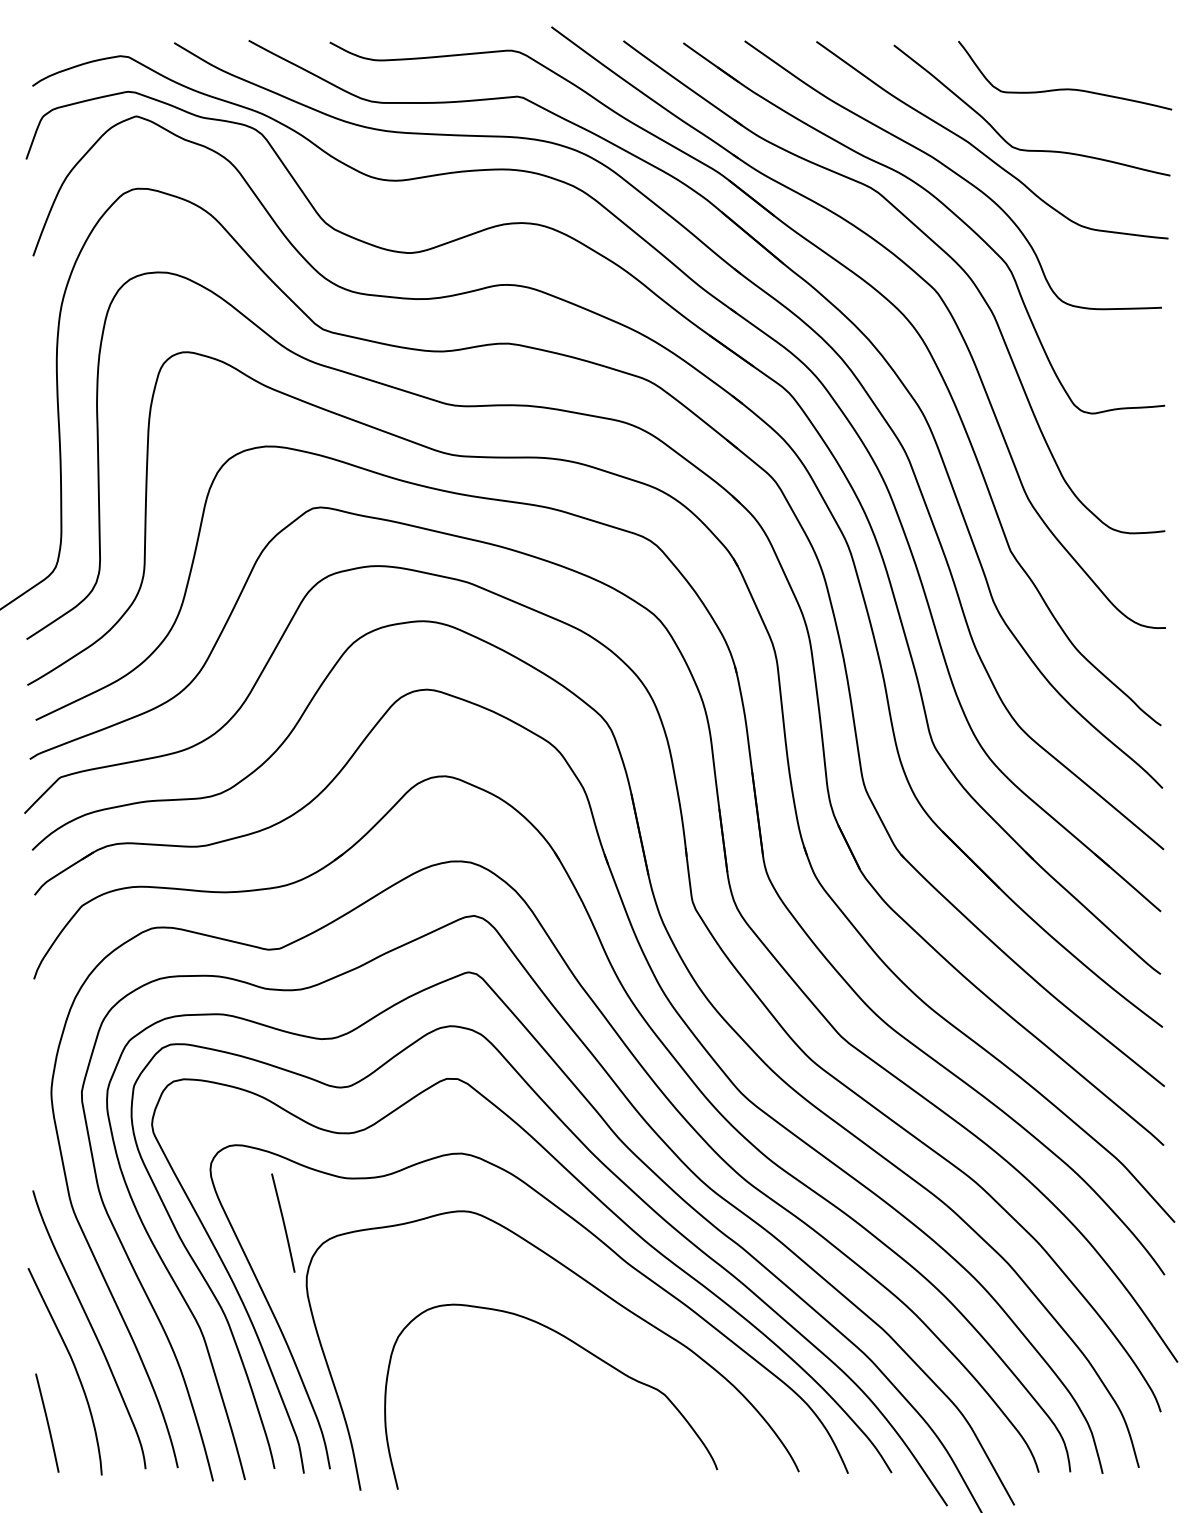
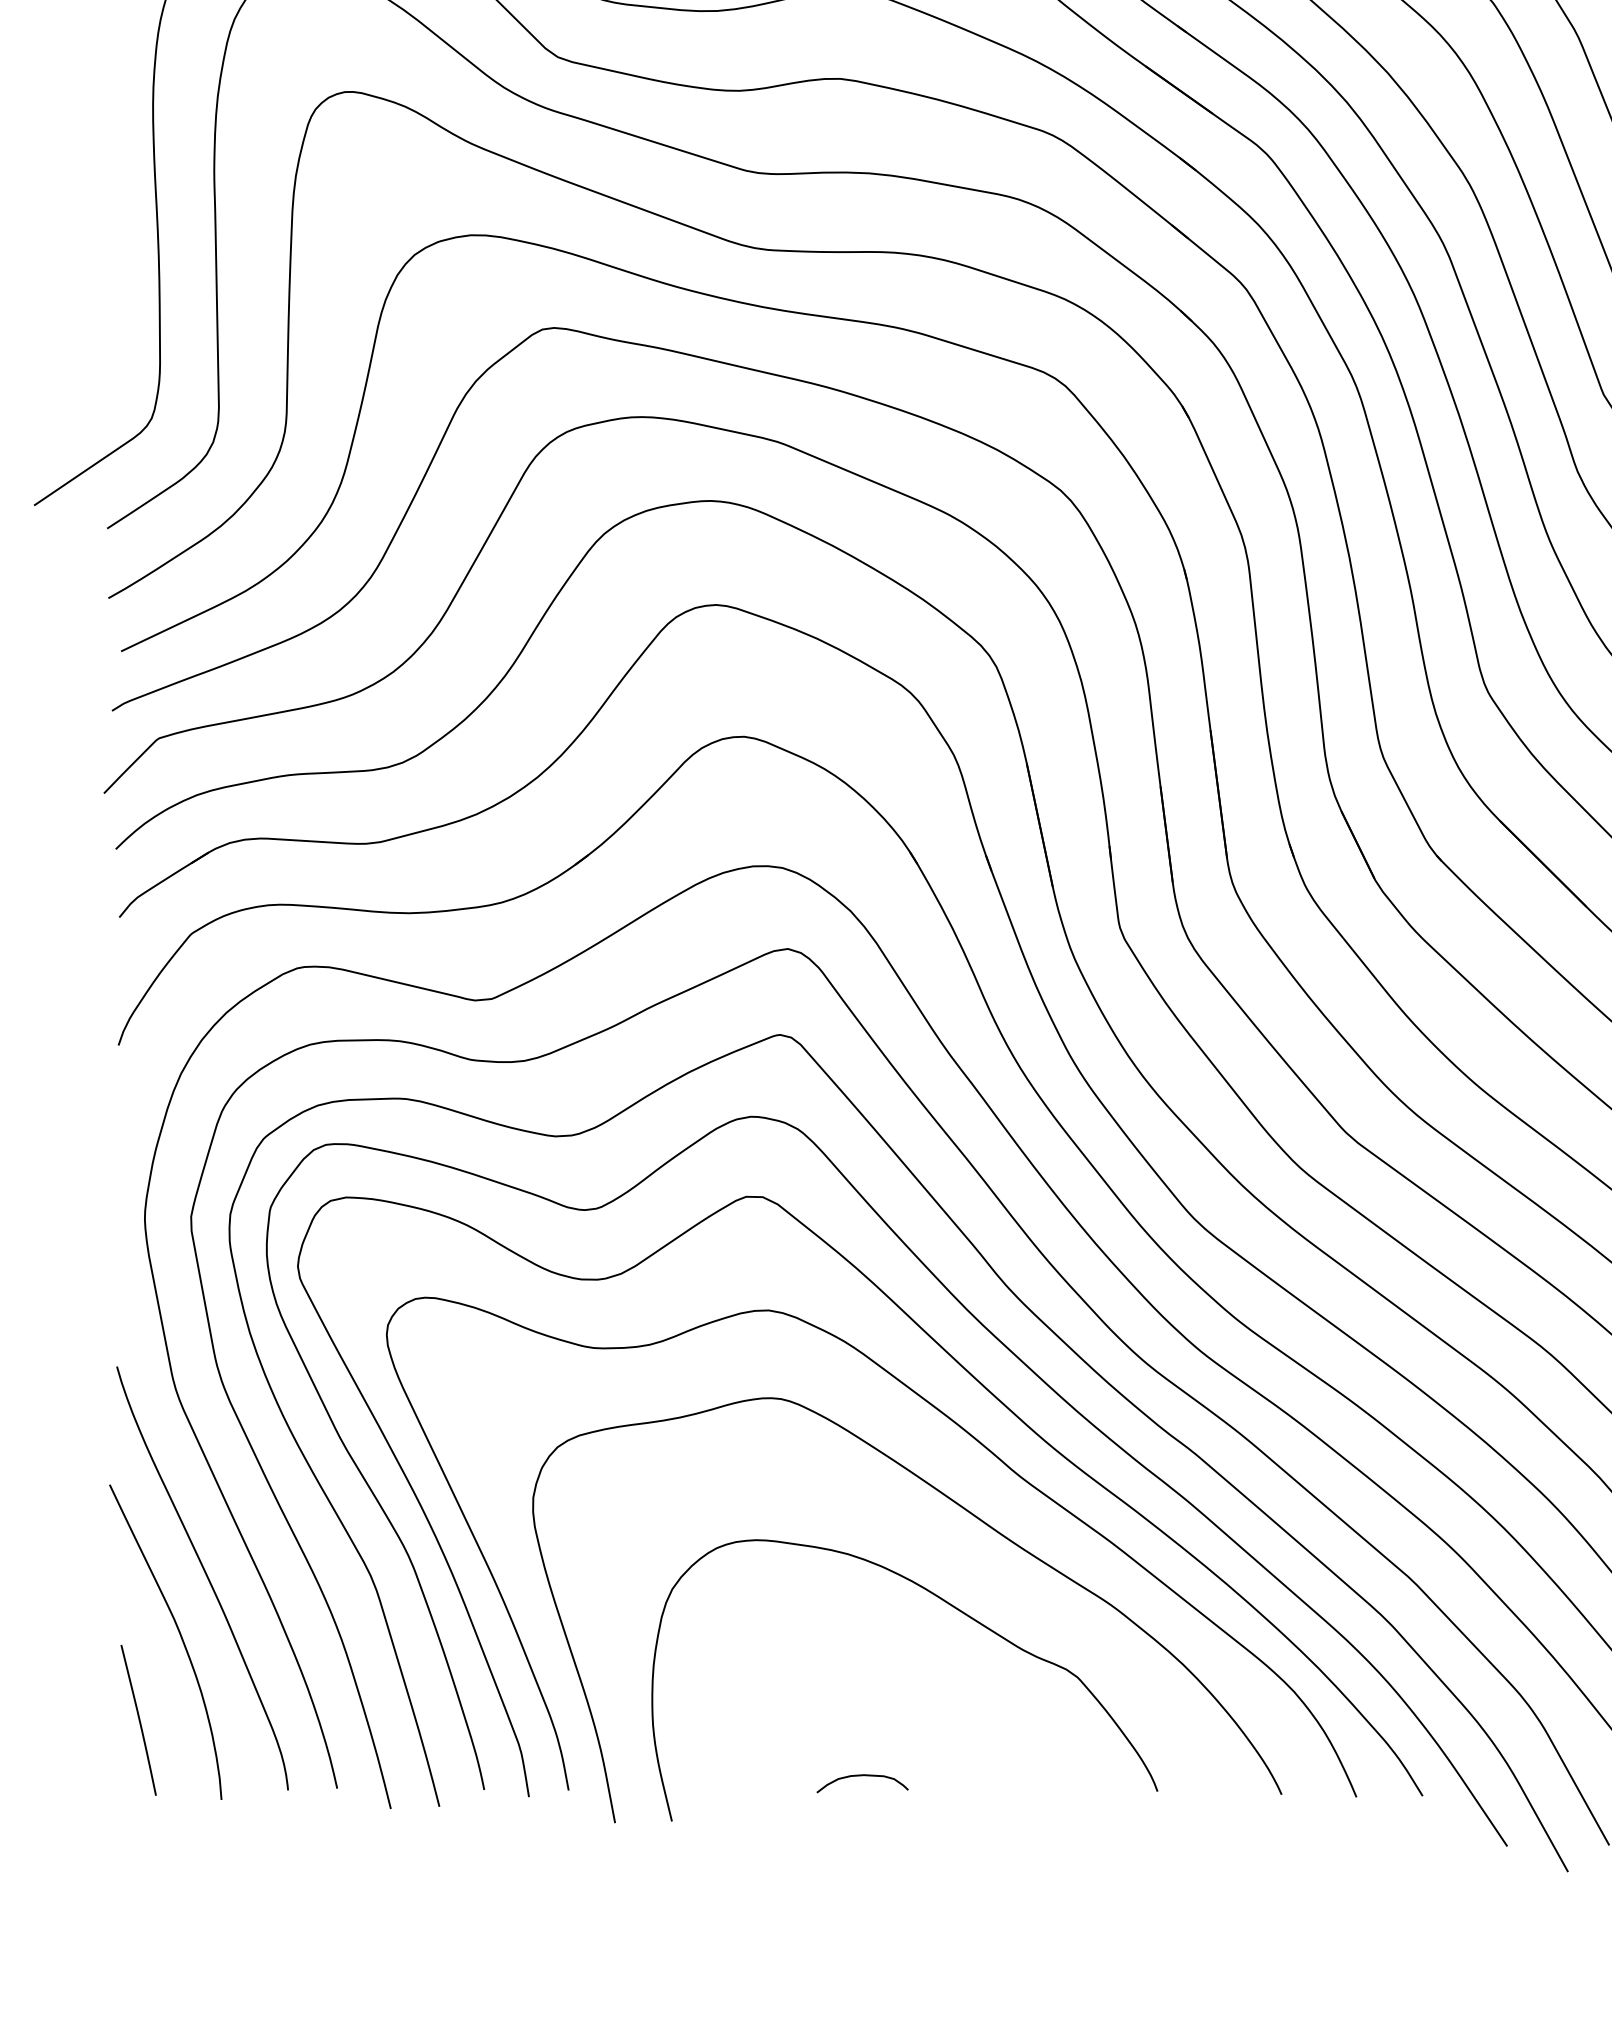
line: (283, 1222) -> (497, 1415), removed
curve: (523, 1460) -> (862, 1777), added

